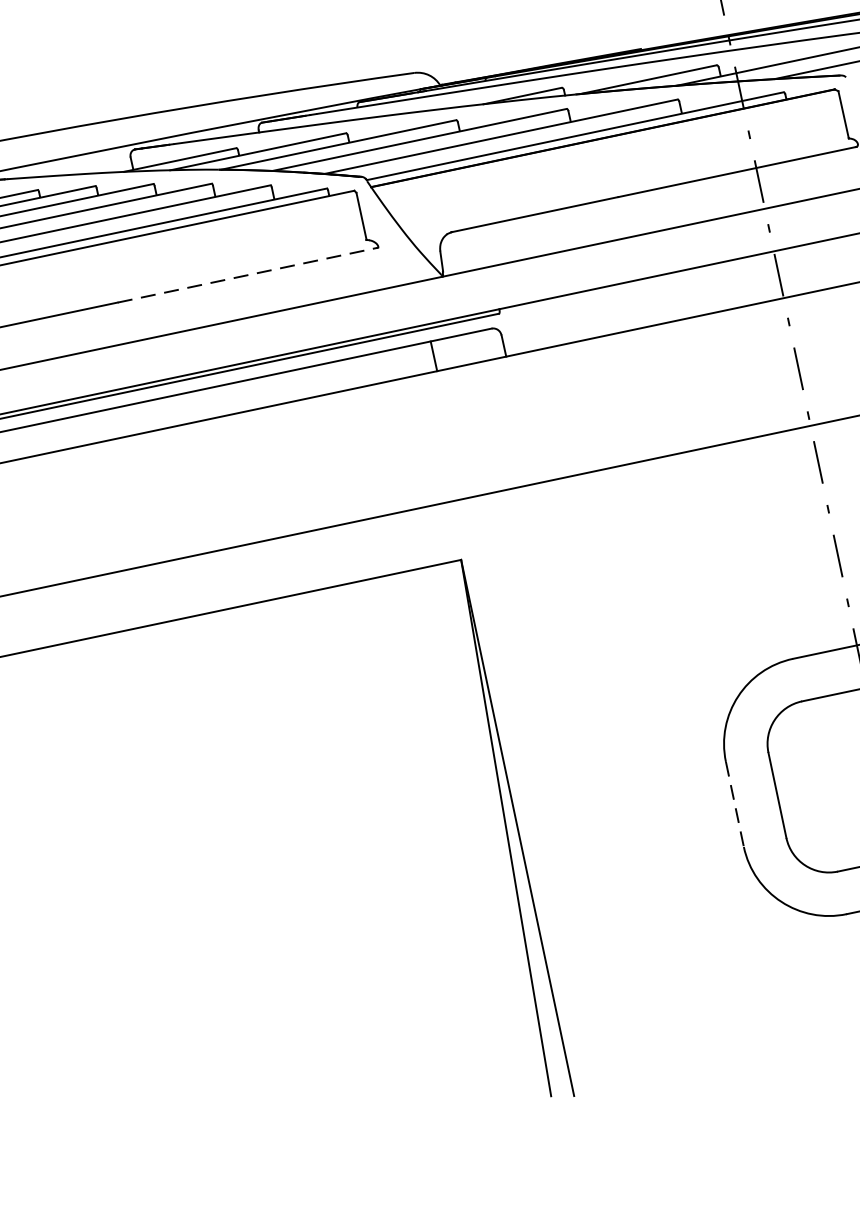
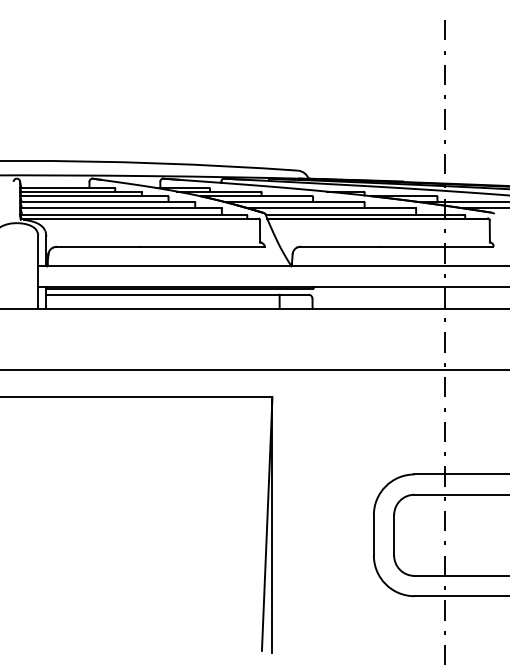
line: (247, 274) -> (202, 246), dashed -> solid
line: (734, 804) -> (373, 535), dashed -> solid

